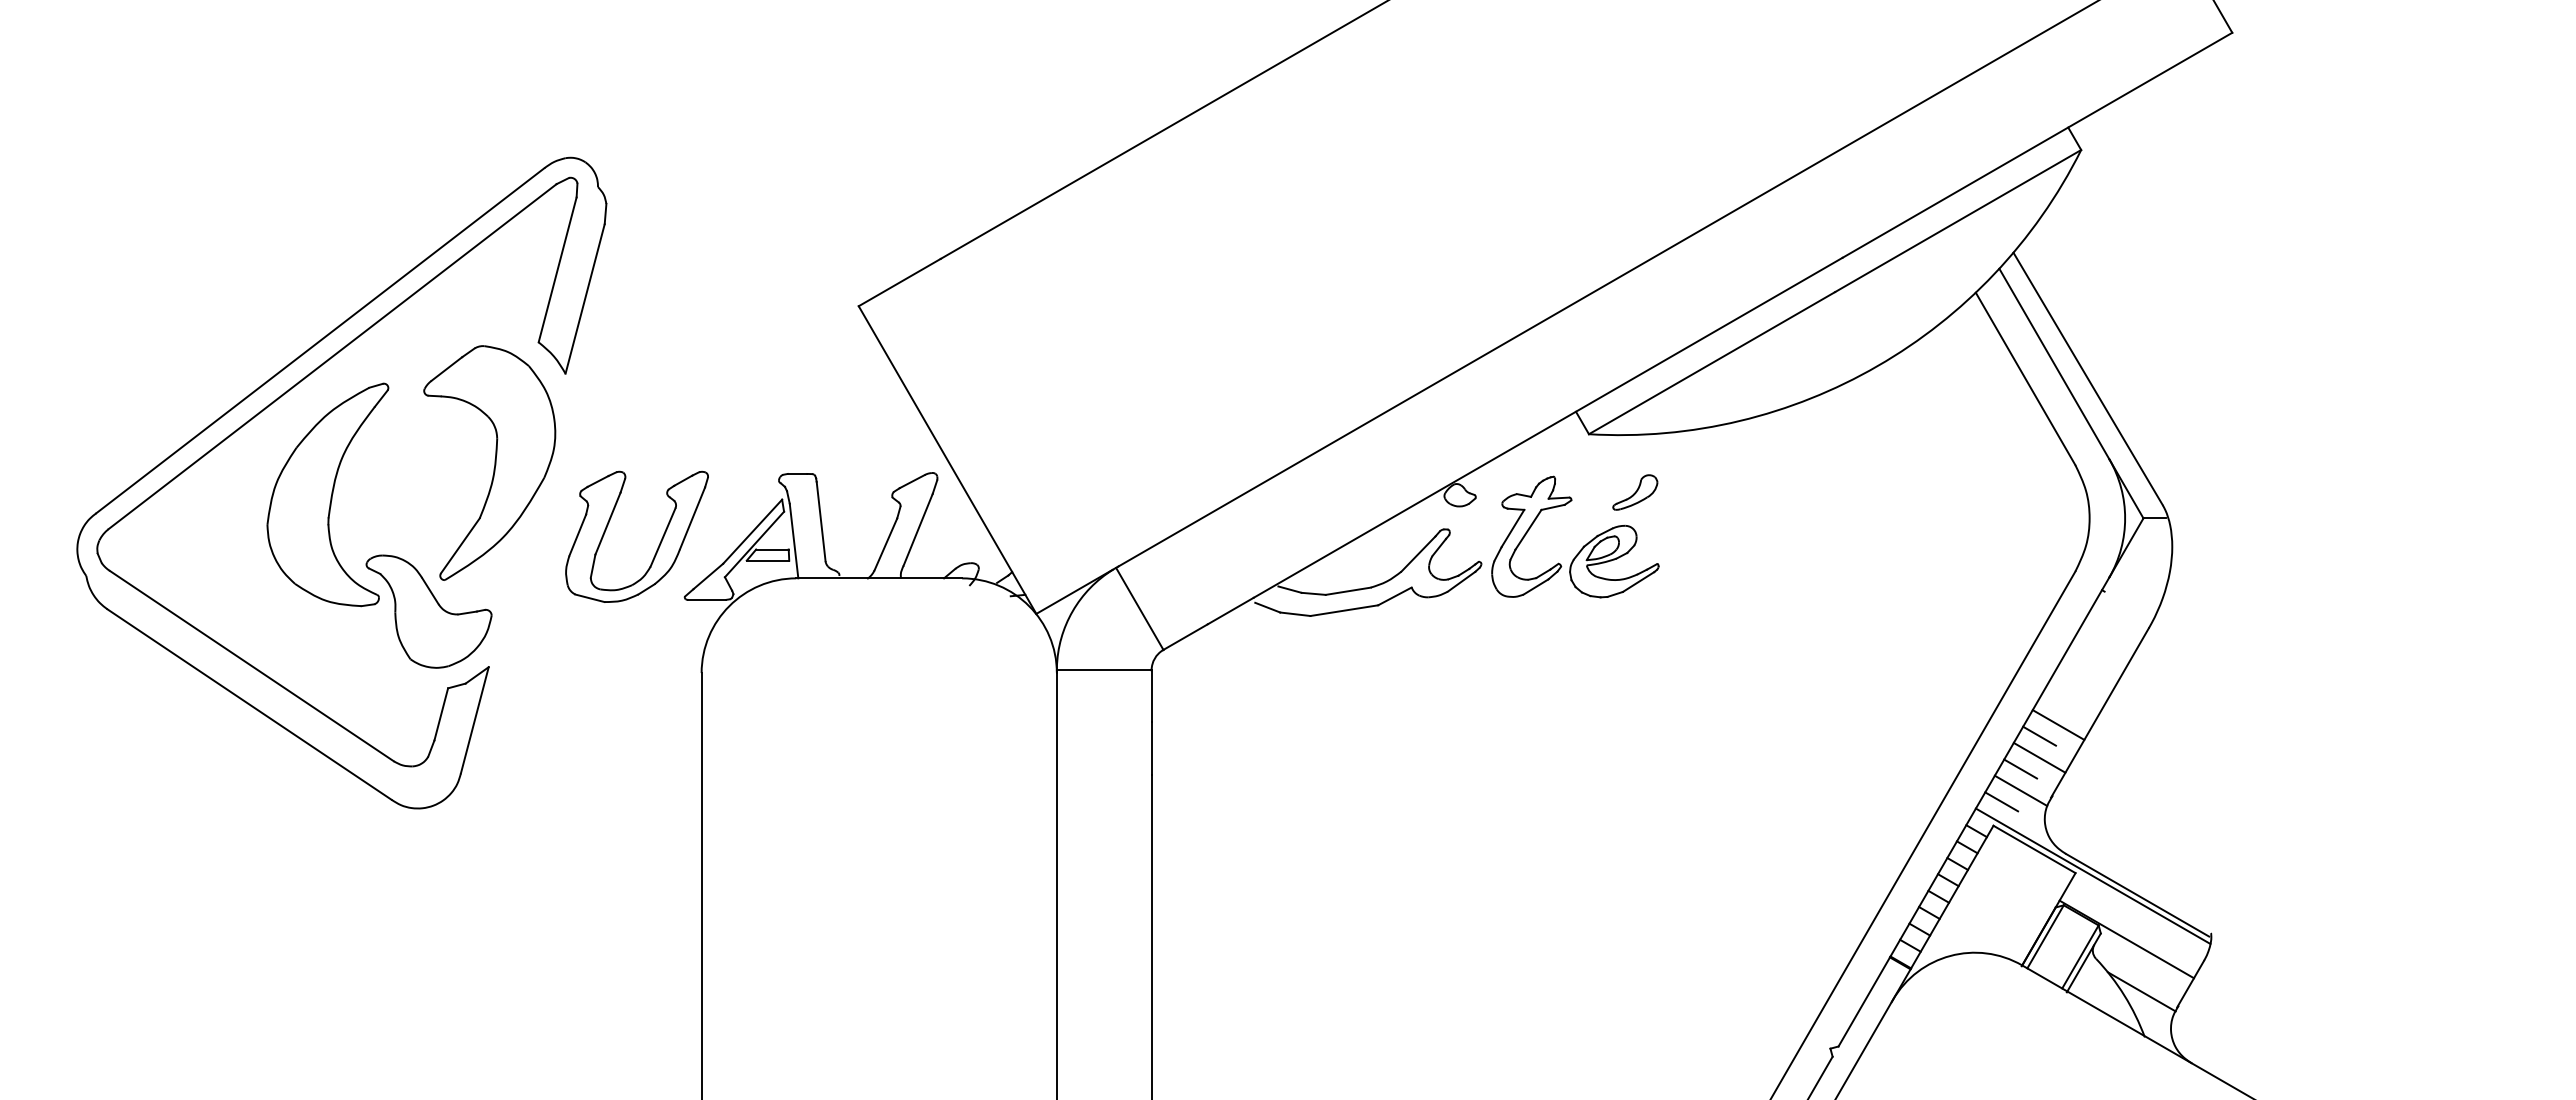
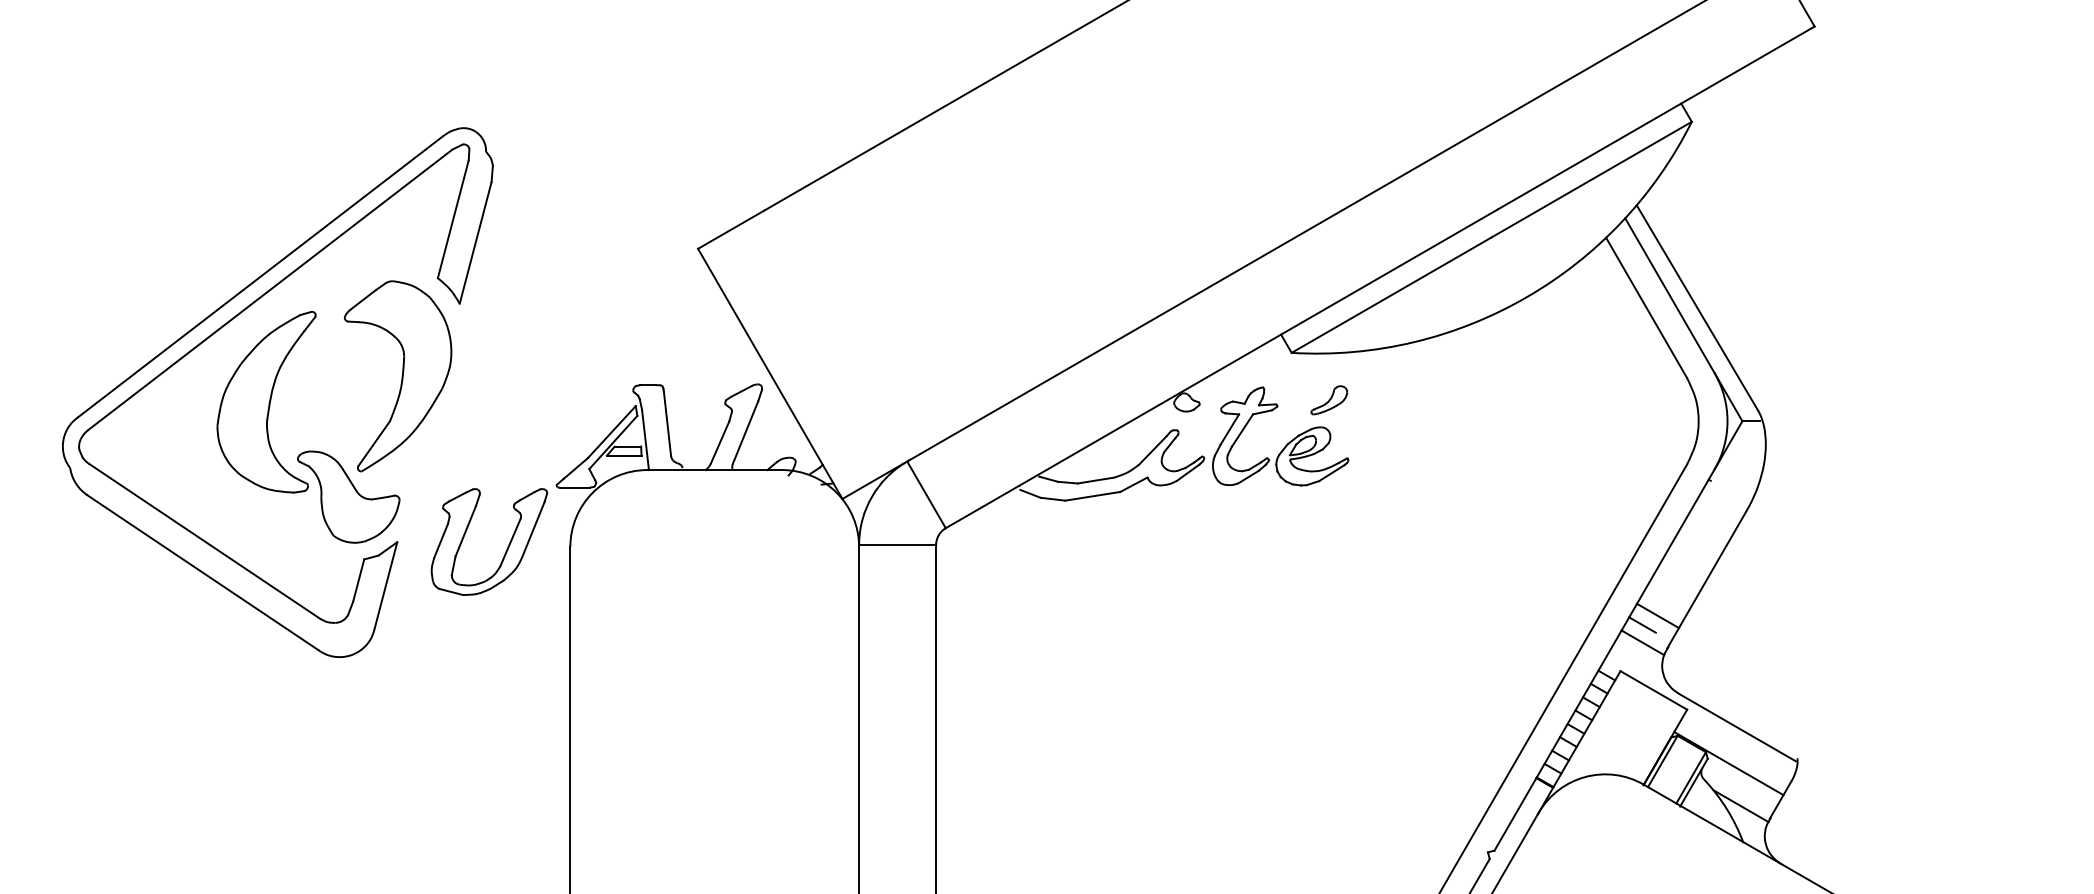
part: (657, 547) -> (506, 550), moved
line: (2058, 724) -> (1673, 588), removed
line: (2039, 735) -> (1657, 597), removed
line: (2001, 801) -> (1627, 651), removed
line: (2092, 876) -> (1700, 712), removed

